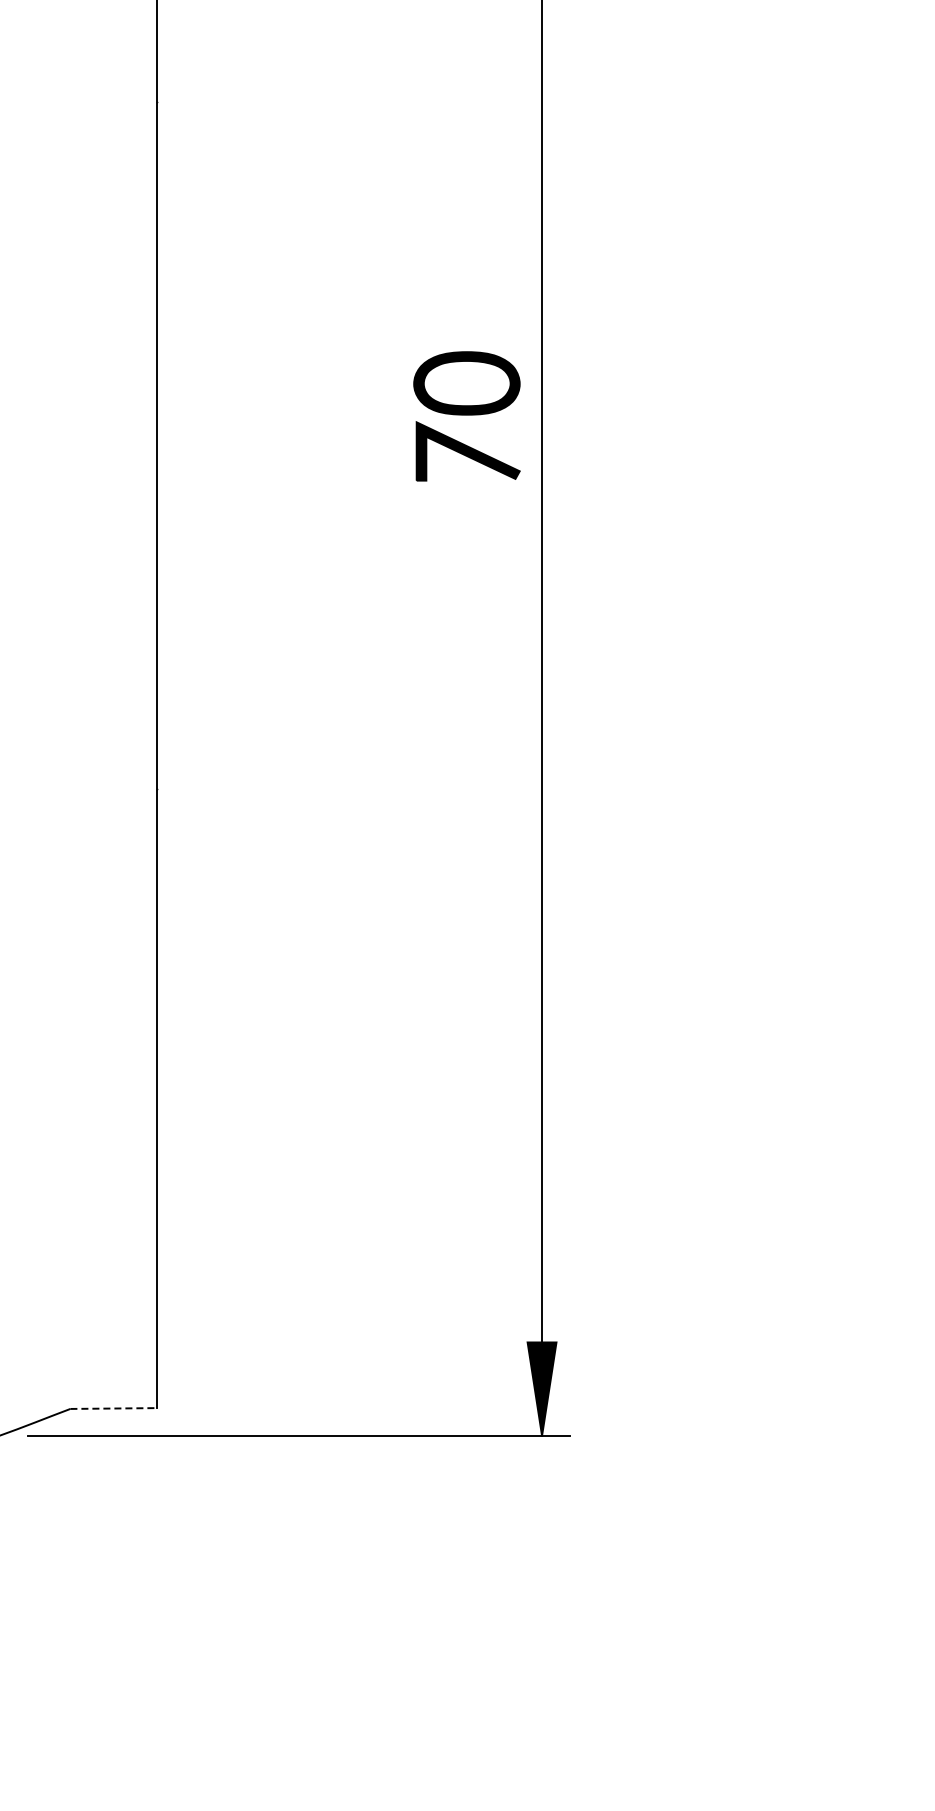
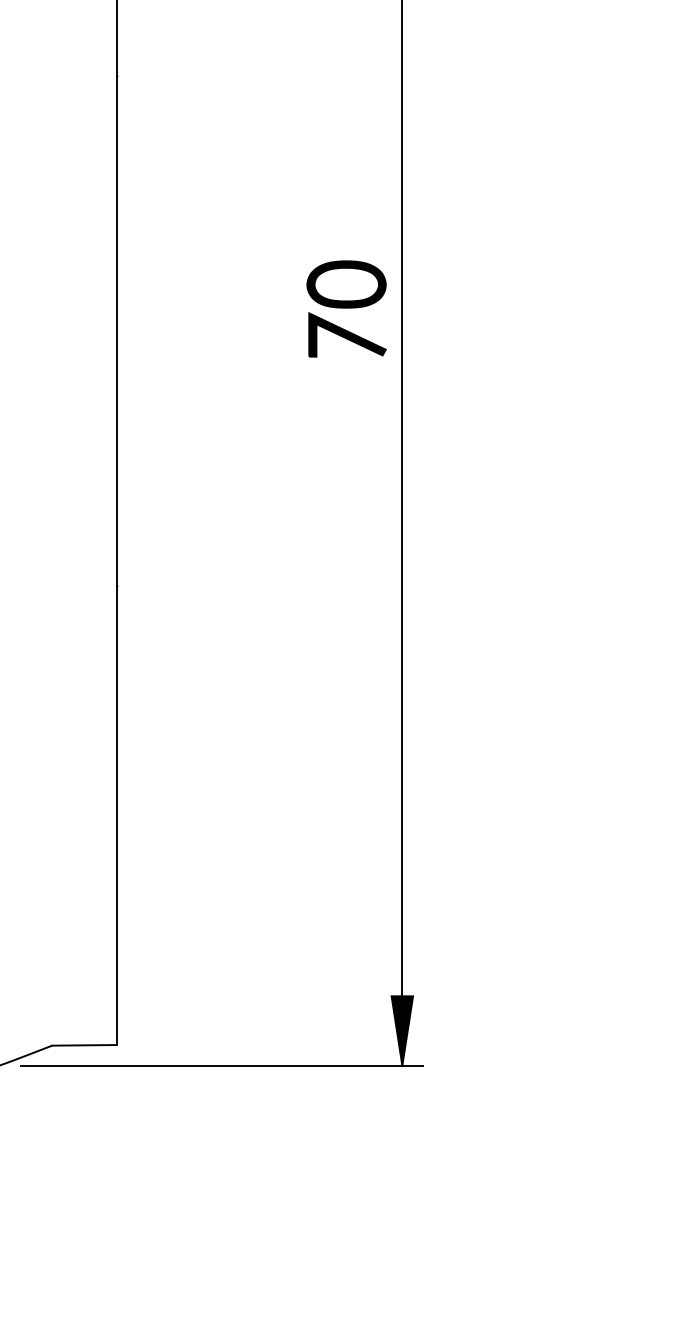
line: (114, 1408) -> (85, 1045), dashed -> solid

